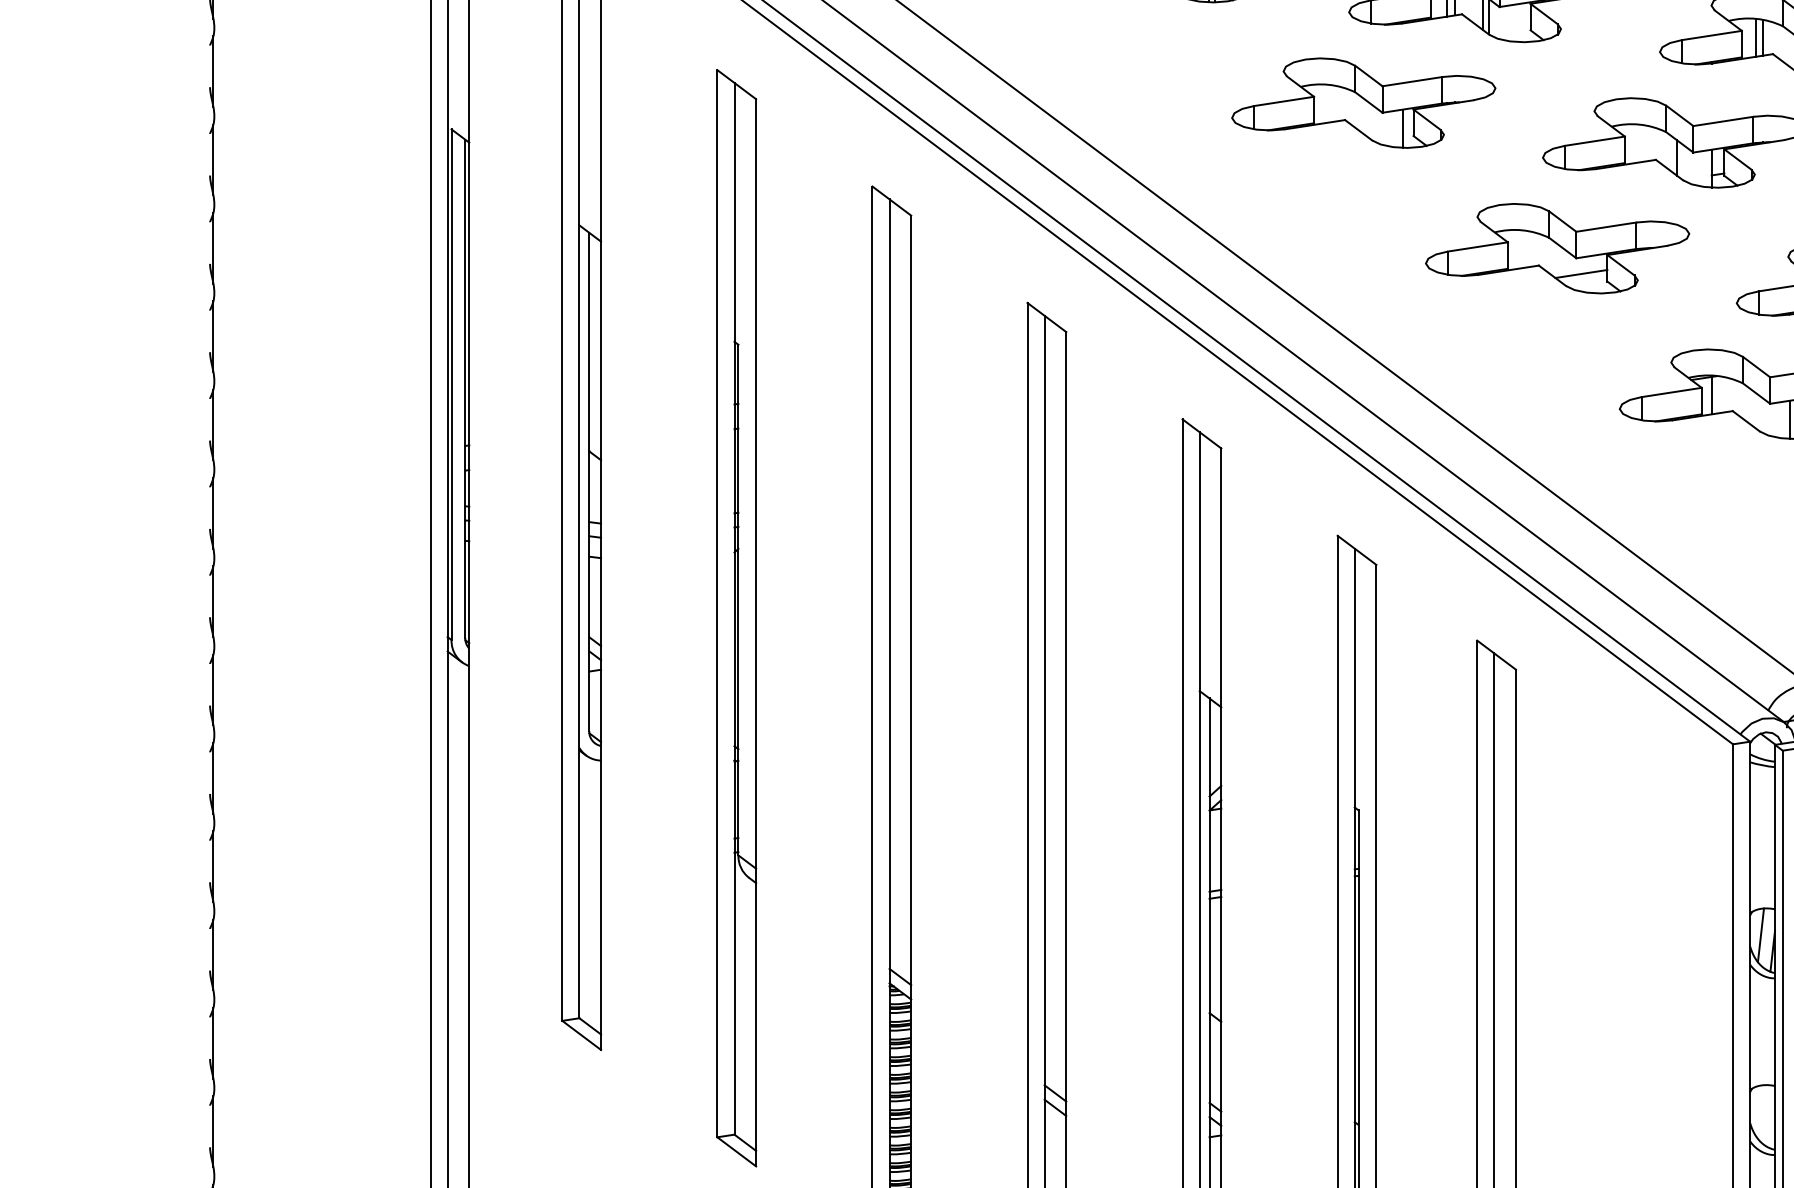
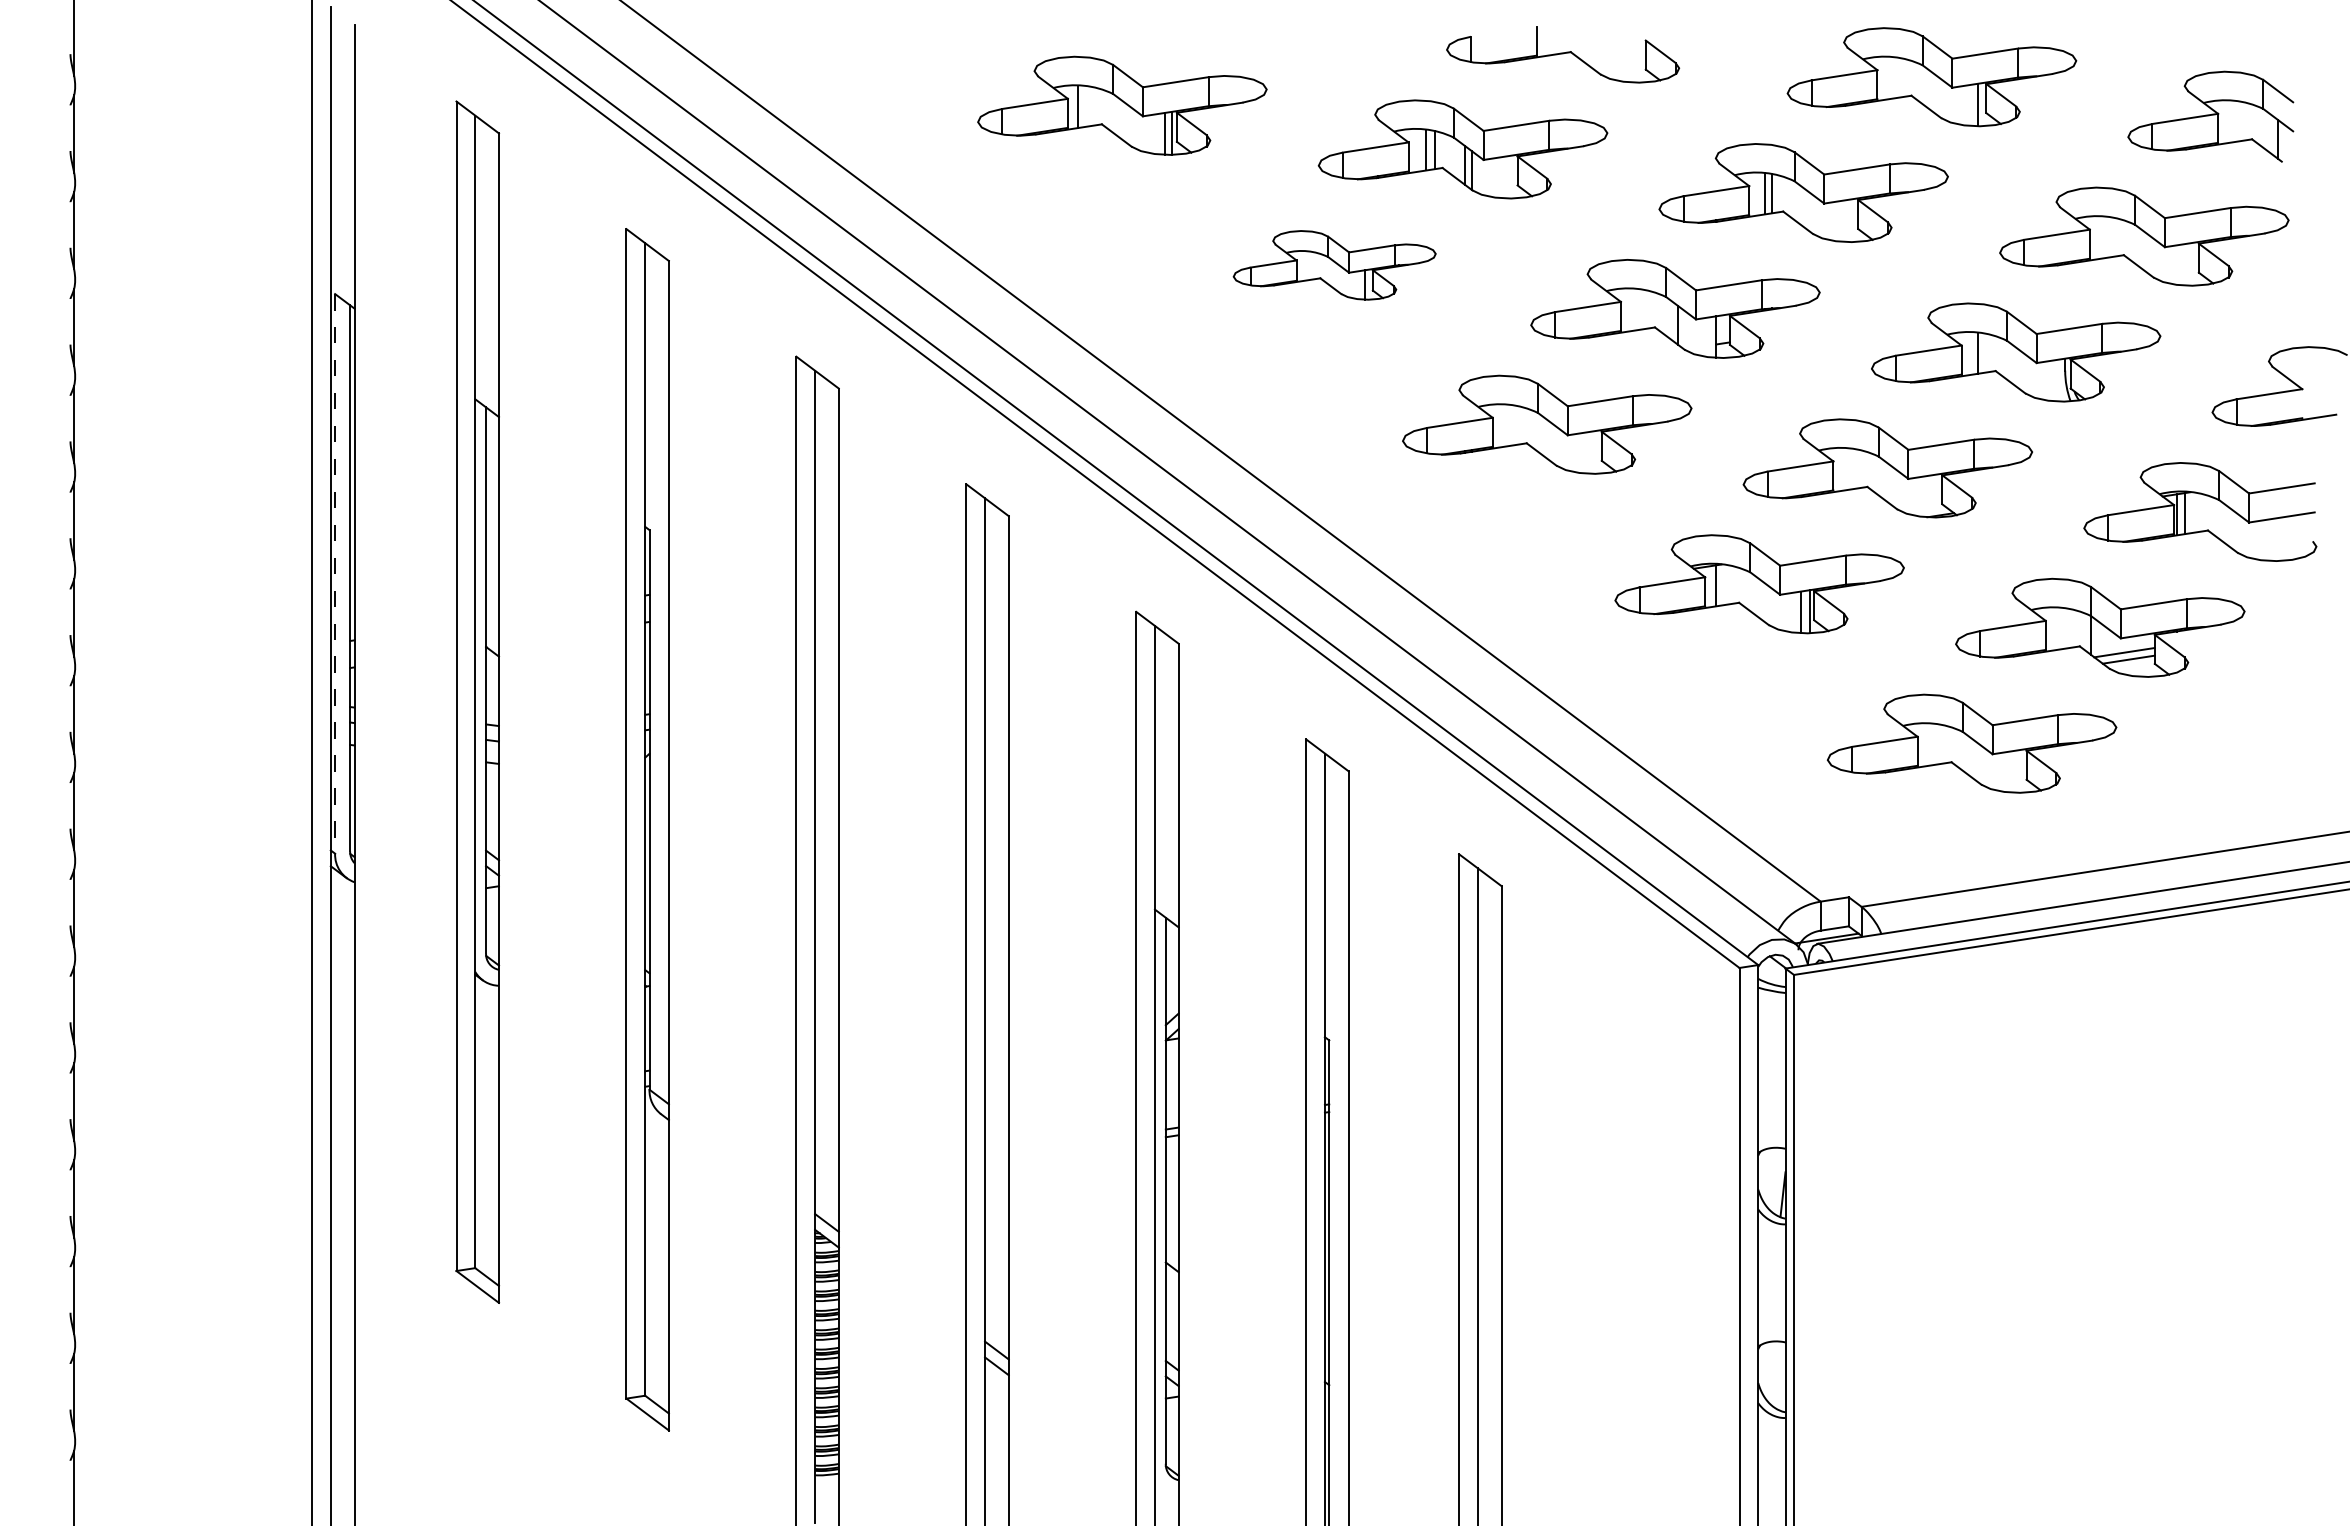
part: (1363, 103) -> (1334, 265), size x0.7
line: (1580, 273) -> (1572, 452), removed
line: (451, 384) -> (335, 573), solid -> dashed
line: (1760, 934) -> (1769, 1176), removed

